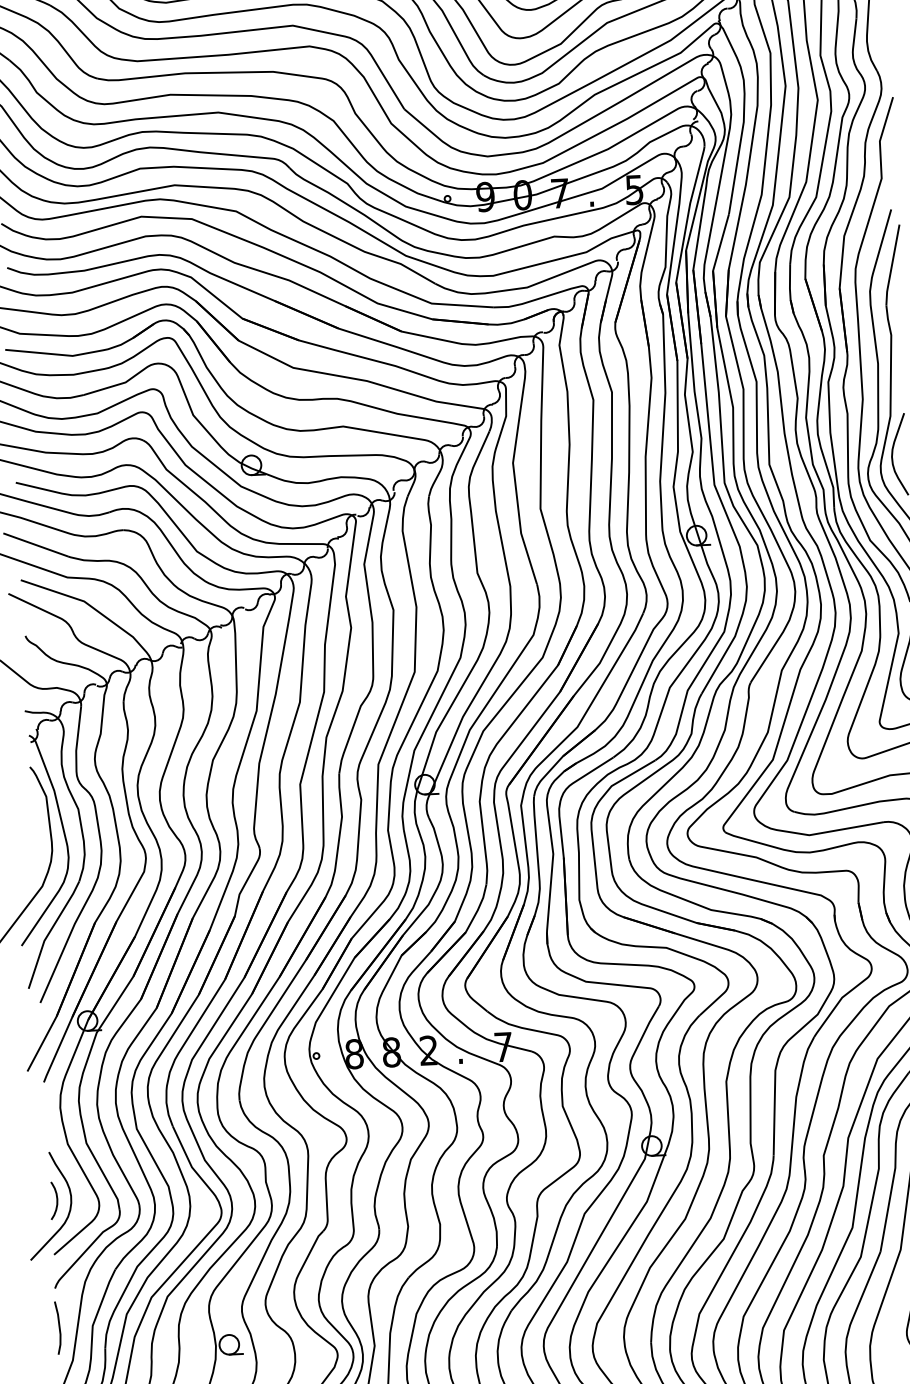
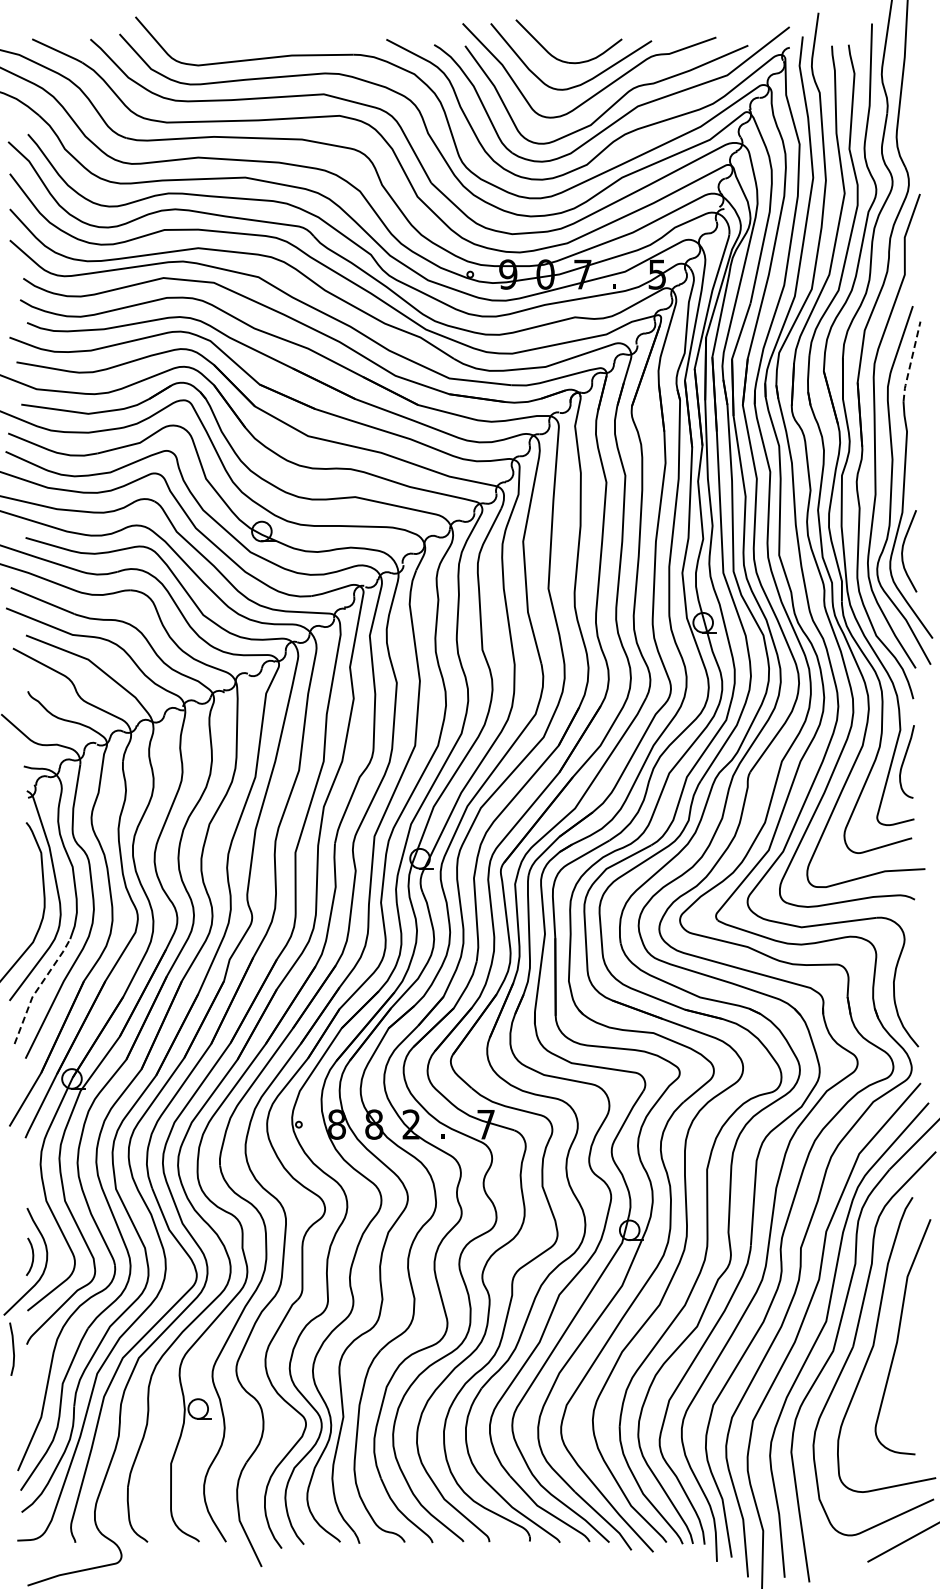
line: (891, 265) -> (910, 362), solid -> dashed
line: (49, 932) -> (38, 988), solid -> dashed
curve: (58, 1327) -> (12, 1348), moved

